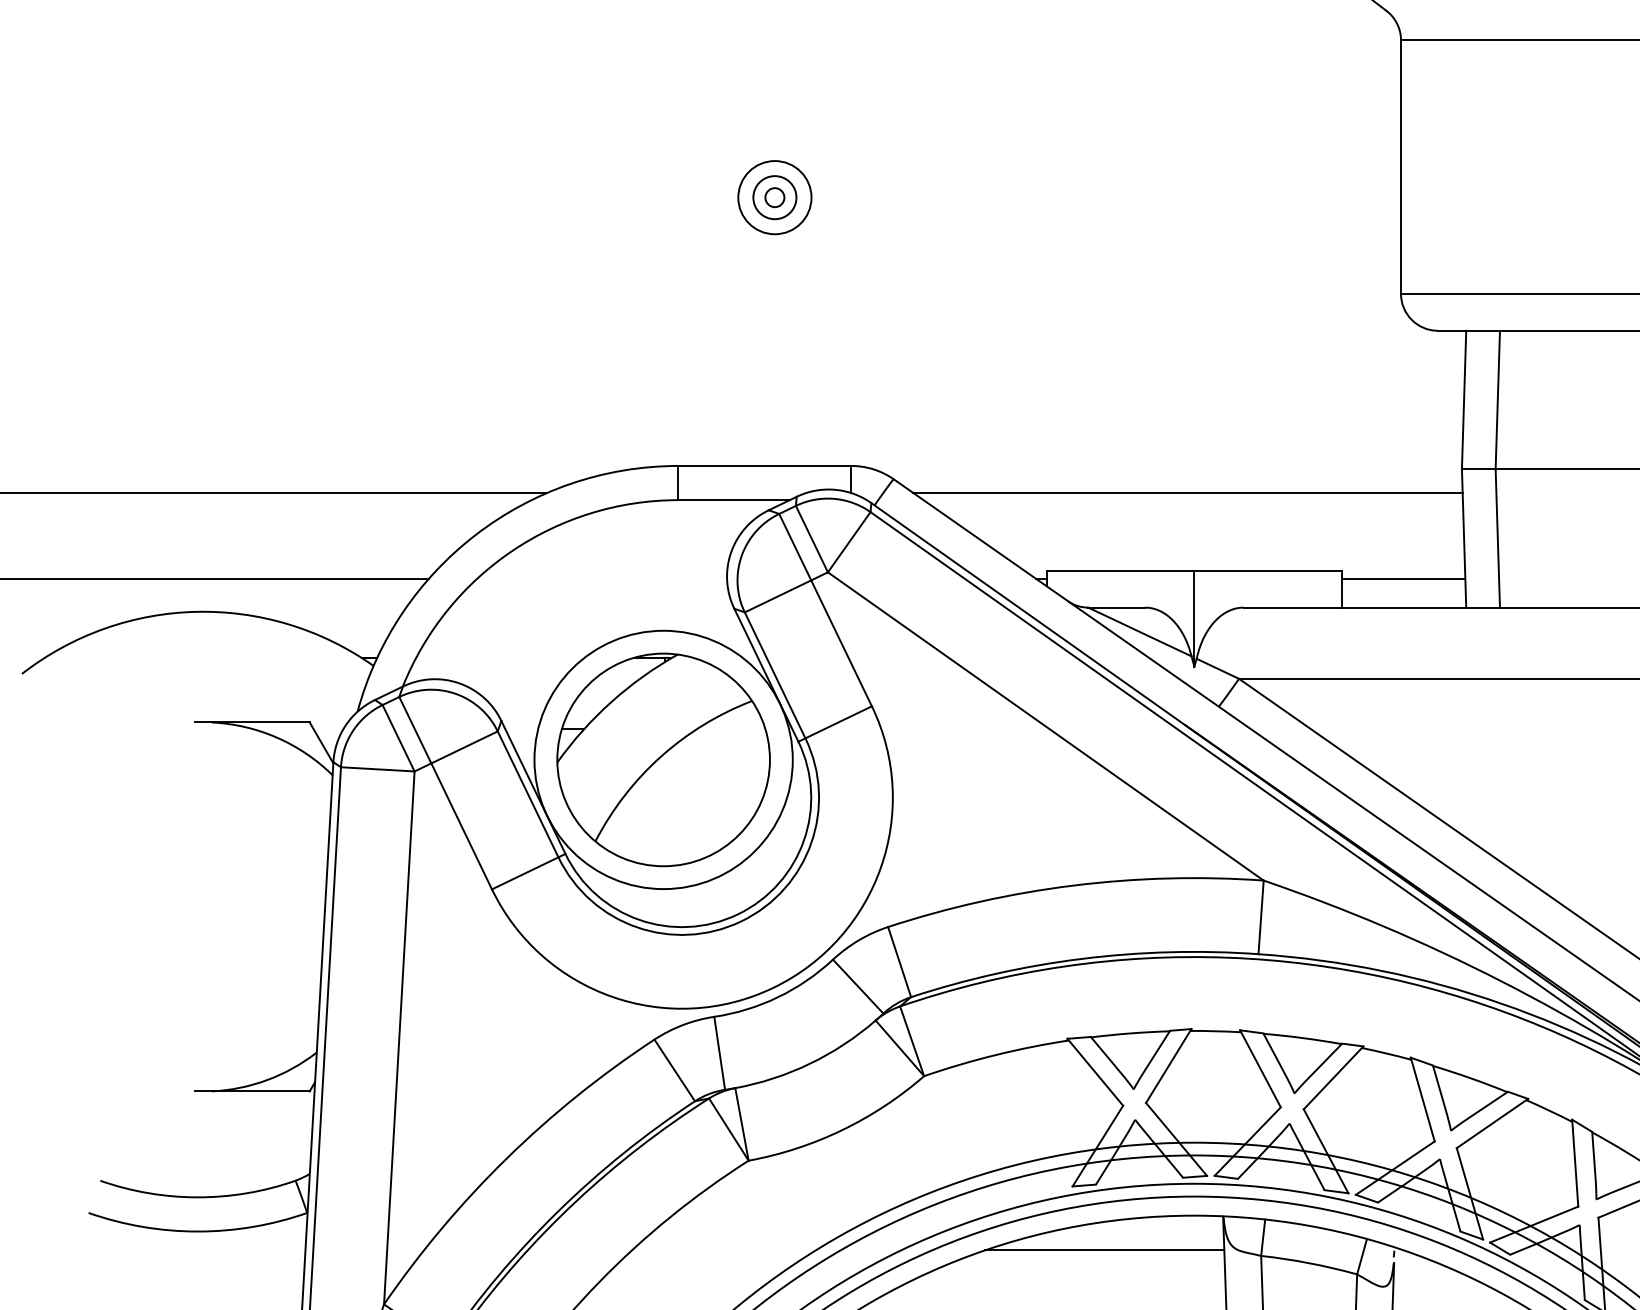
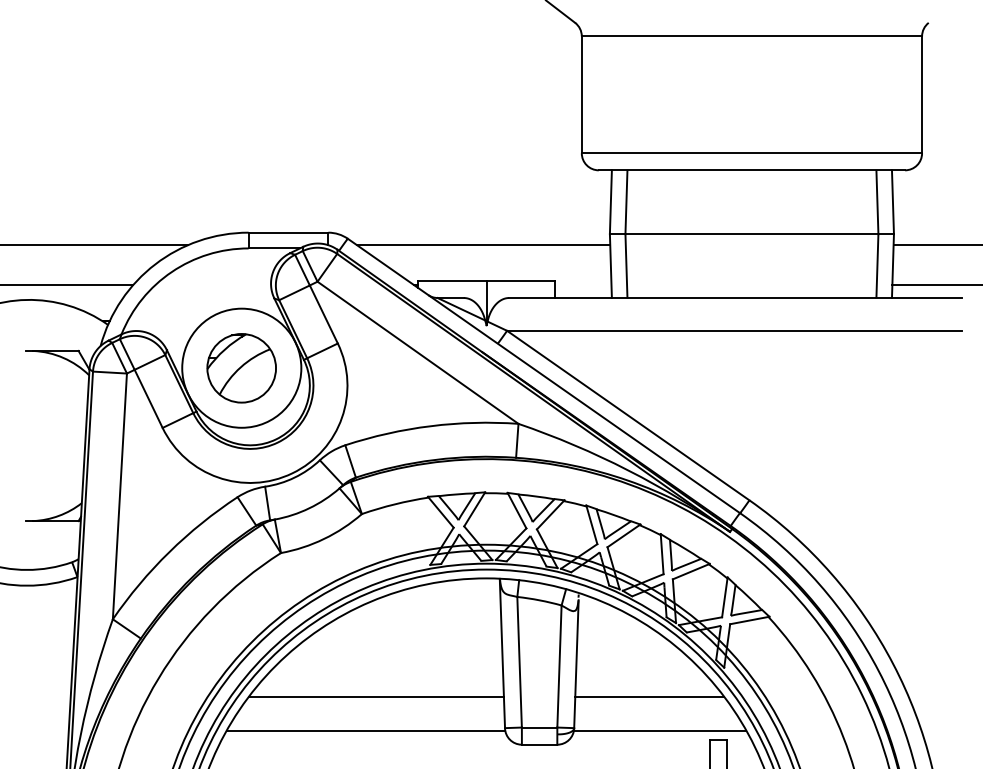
part: (773, 196) -> (292, 108), removed
line: (1402, 578) -> (582, 284), removed
part: (662, 760) -> (241, 368), size x0.7
line: (1105, 1250) -> (445, 594), removed

